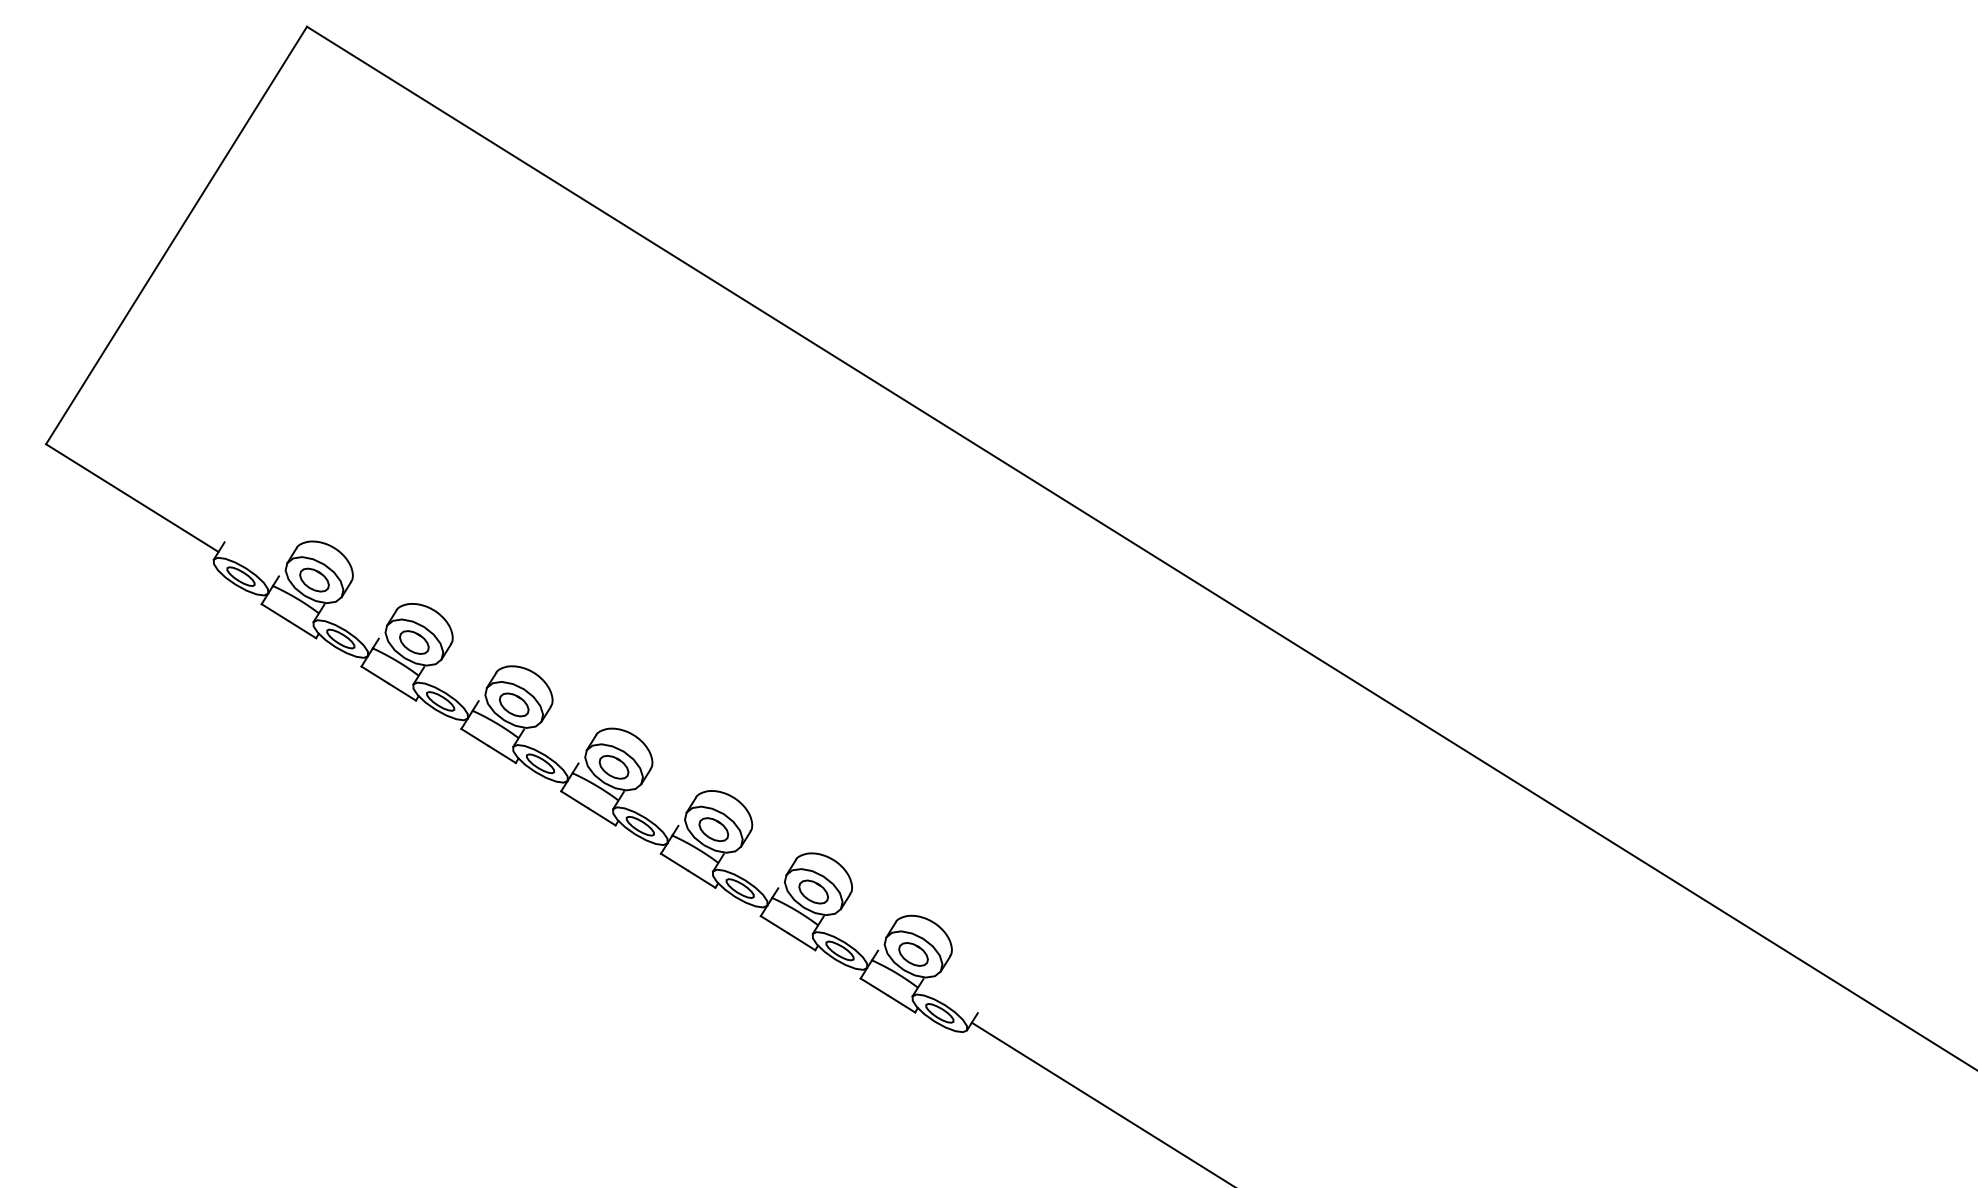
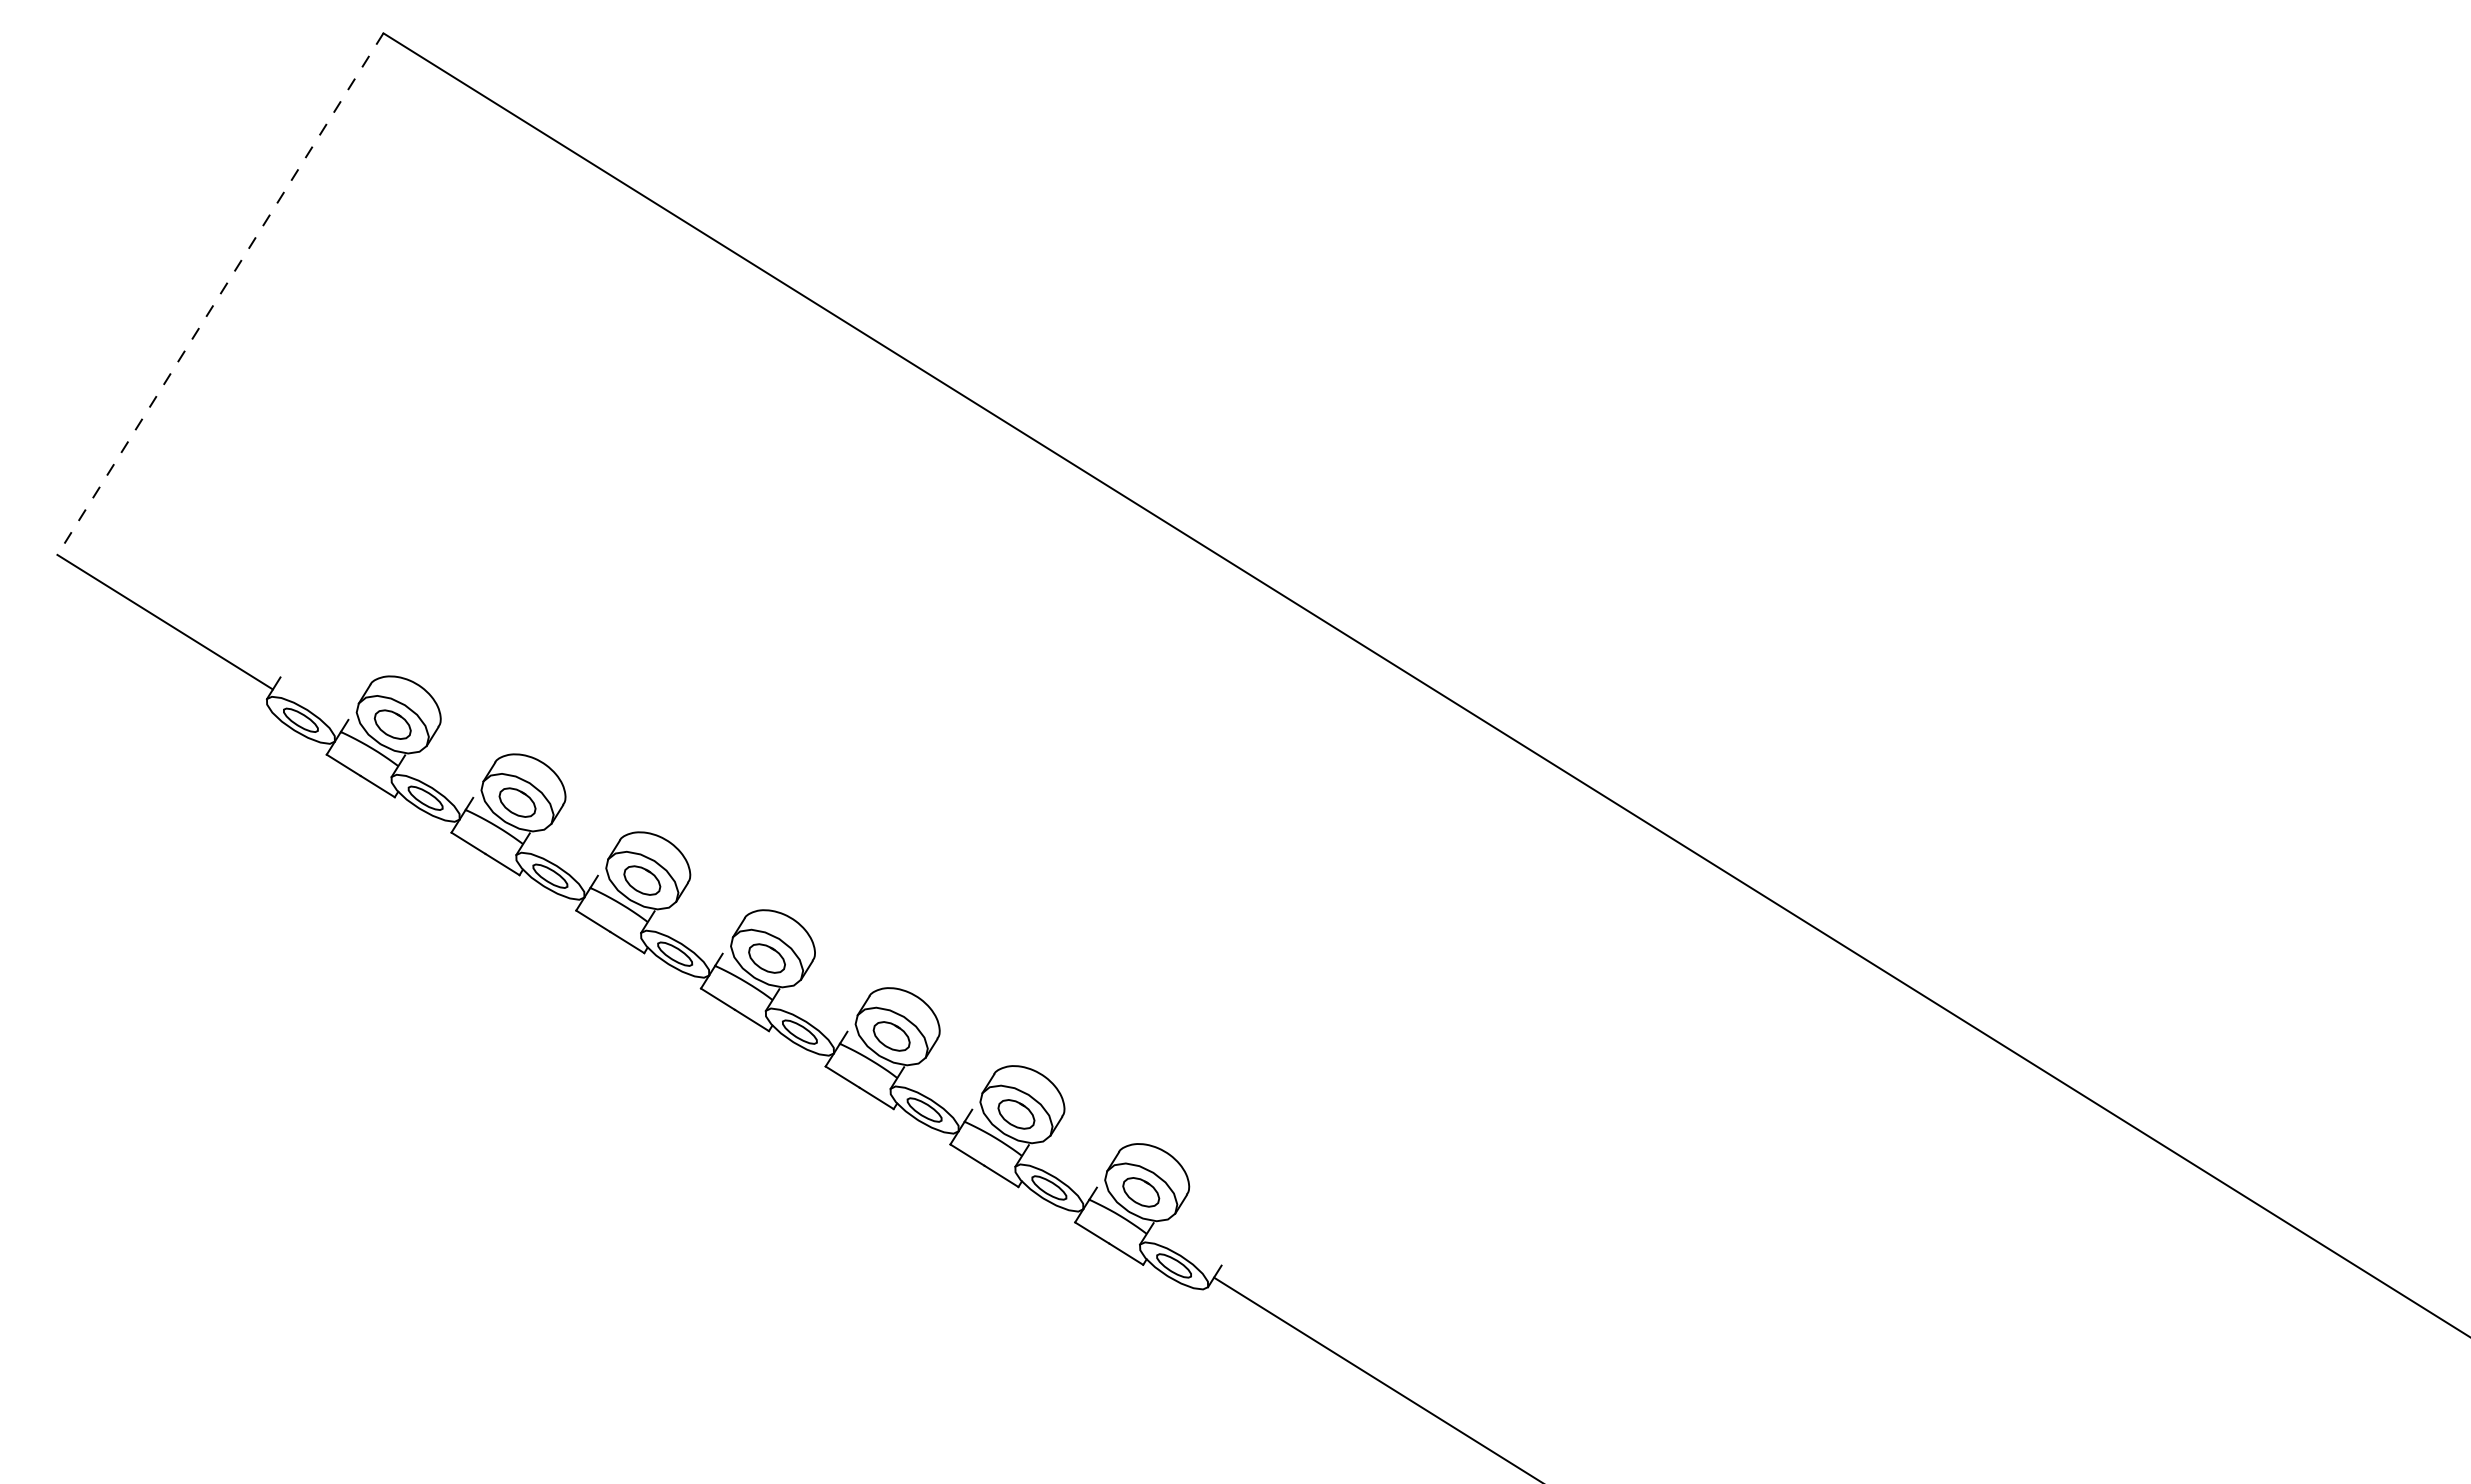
line: (176, 235) -> (220, 294), solid -> dashed

